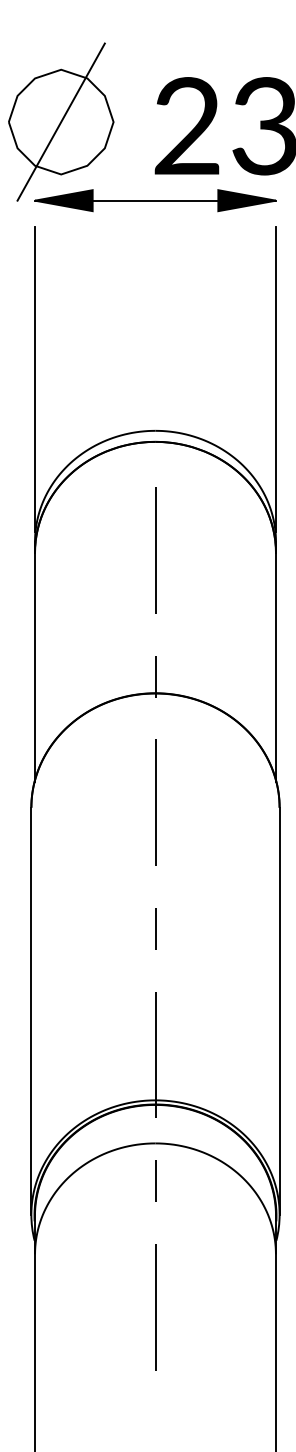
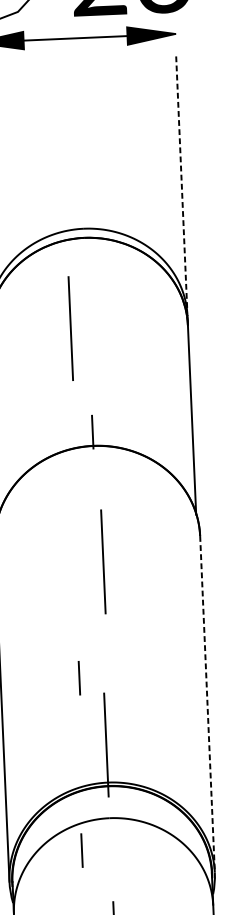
line: (275, 378) -> (181, 181), solid -> dashed
line: (155, 550) -> (70, 328), moved
line: (155, 802) -> (103, 561), moved
line: (155, 928) -> (79, 677), moved
line: (279, 1011) -> (207, 704), solid -> dashed
line: (155, 1180) -> (81, 850), moved

